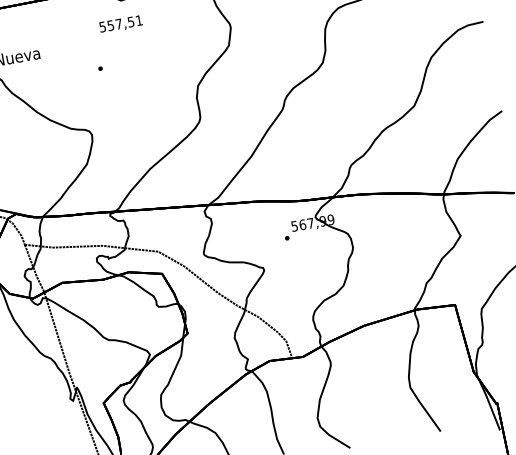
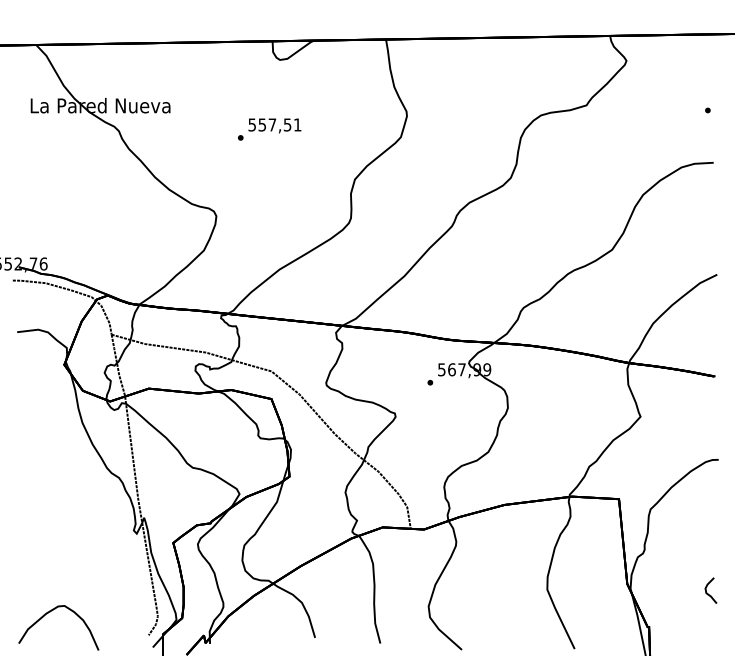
text: (120, 24) -> (274, 125), moved

